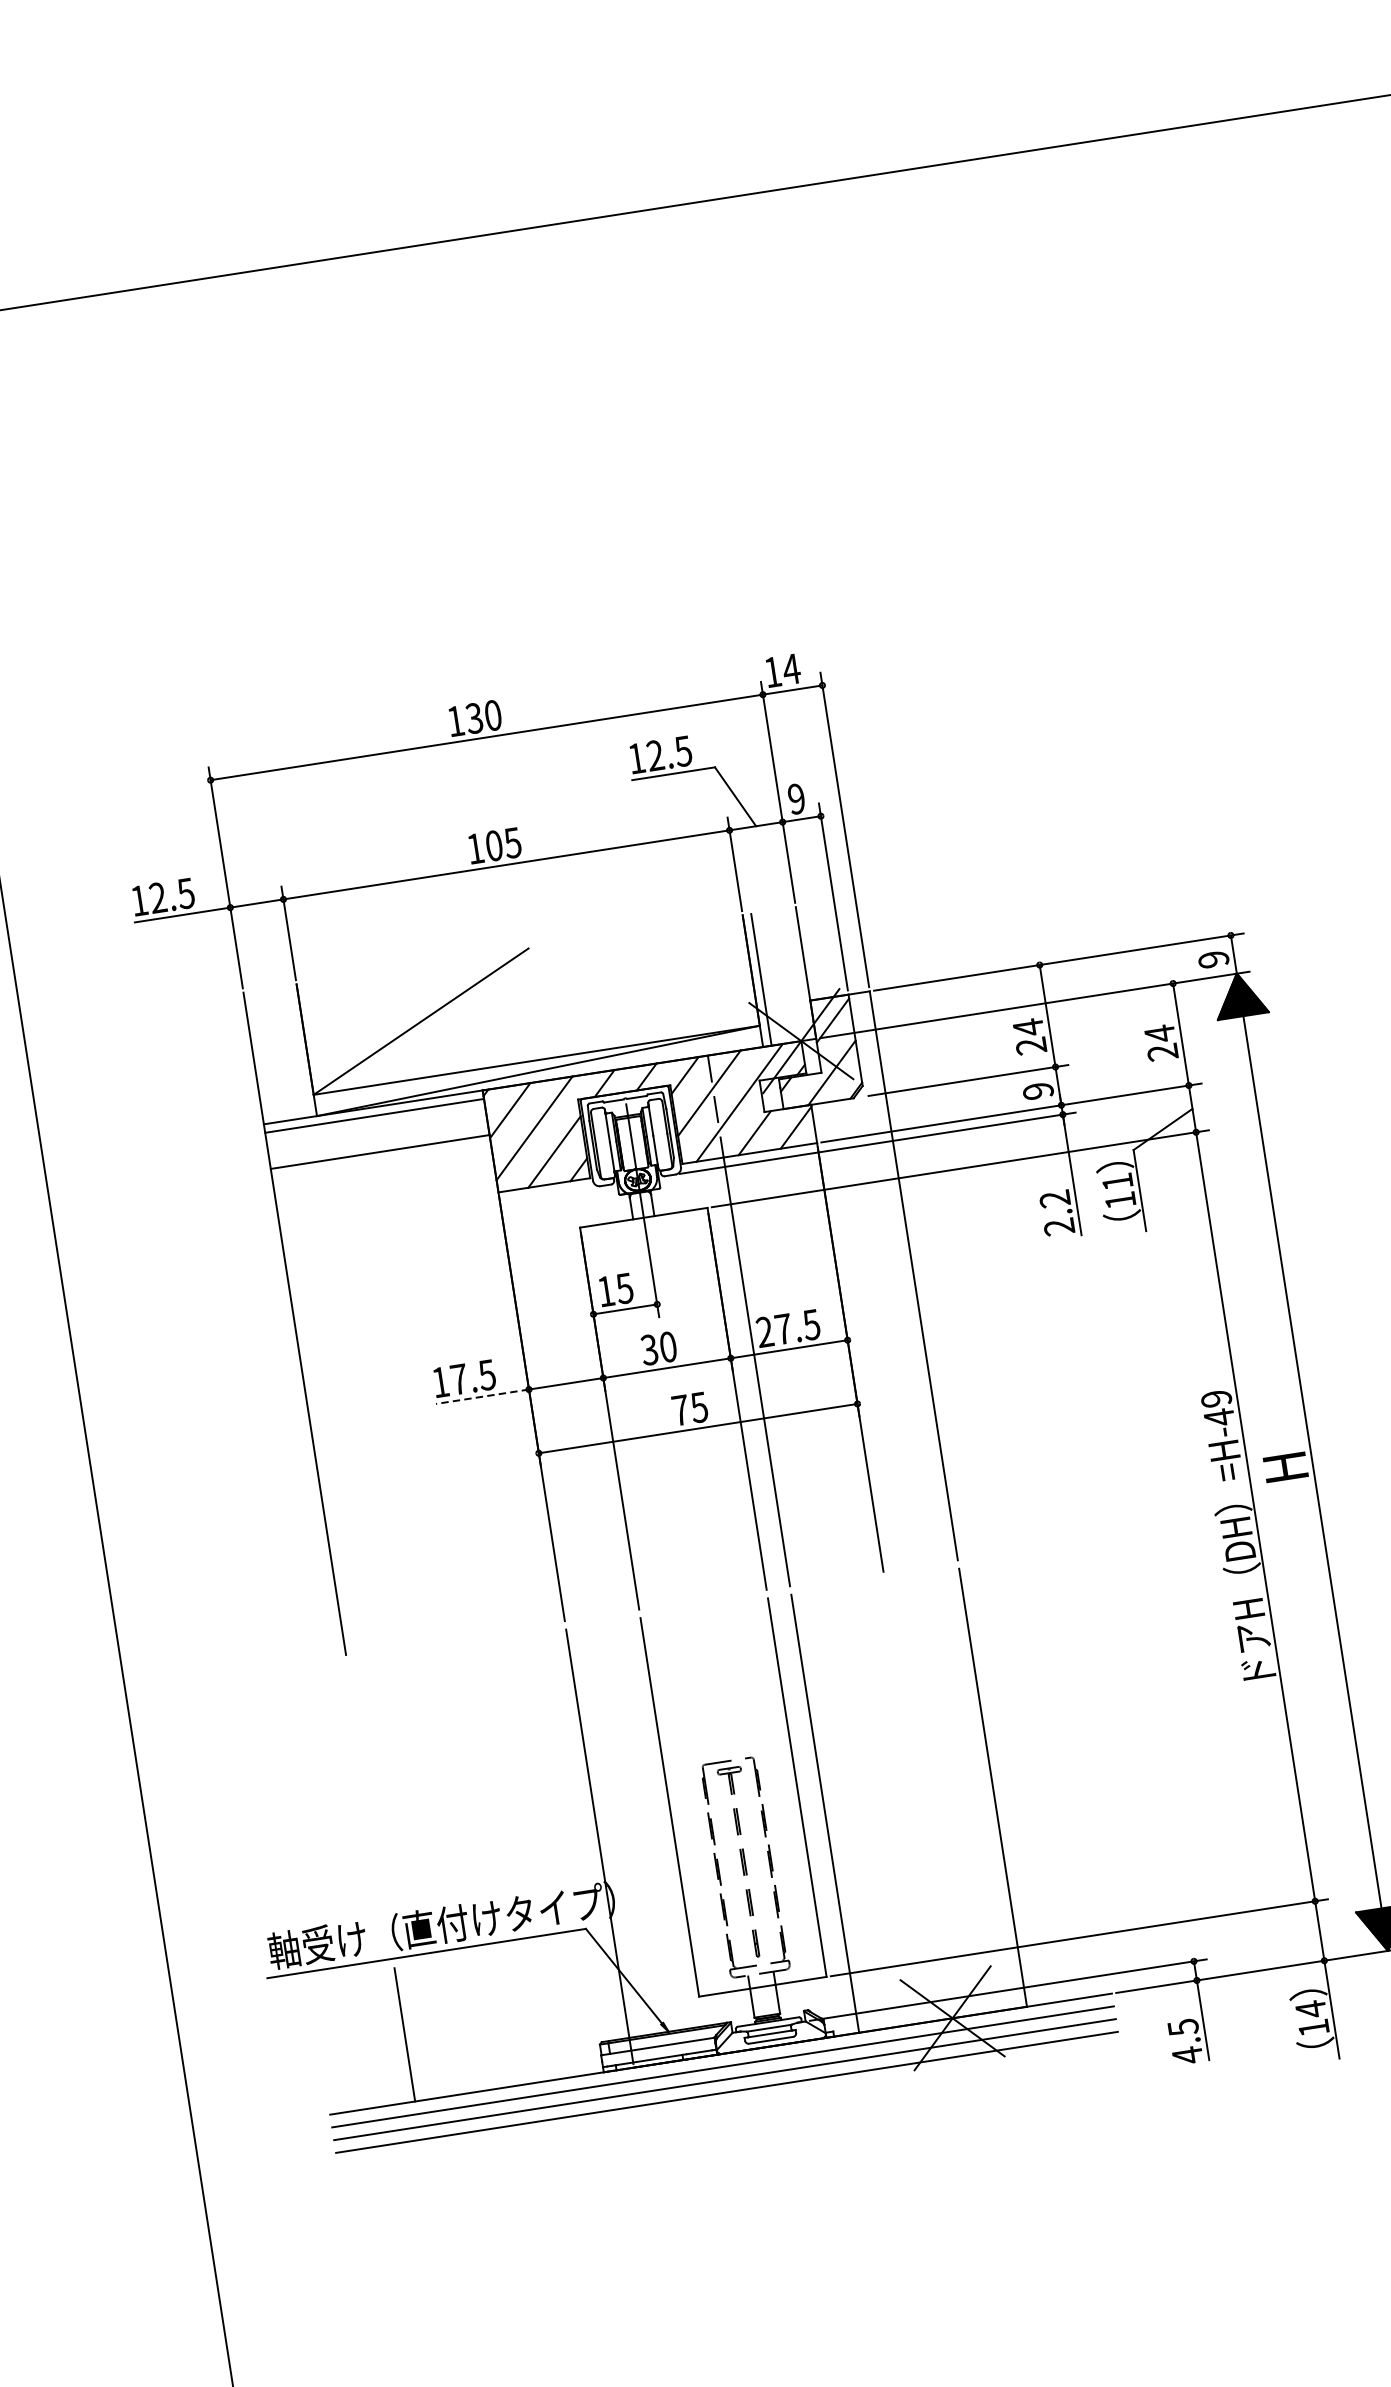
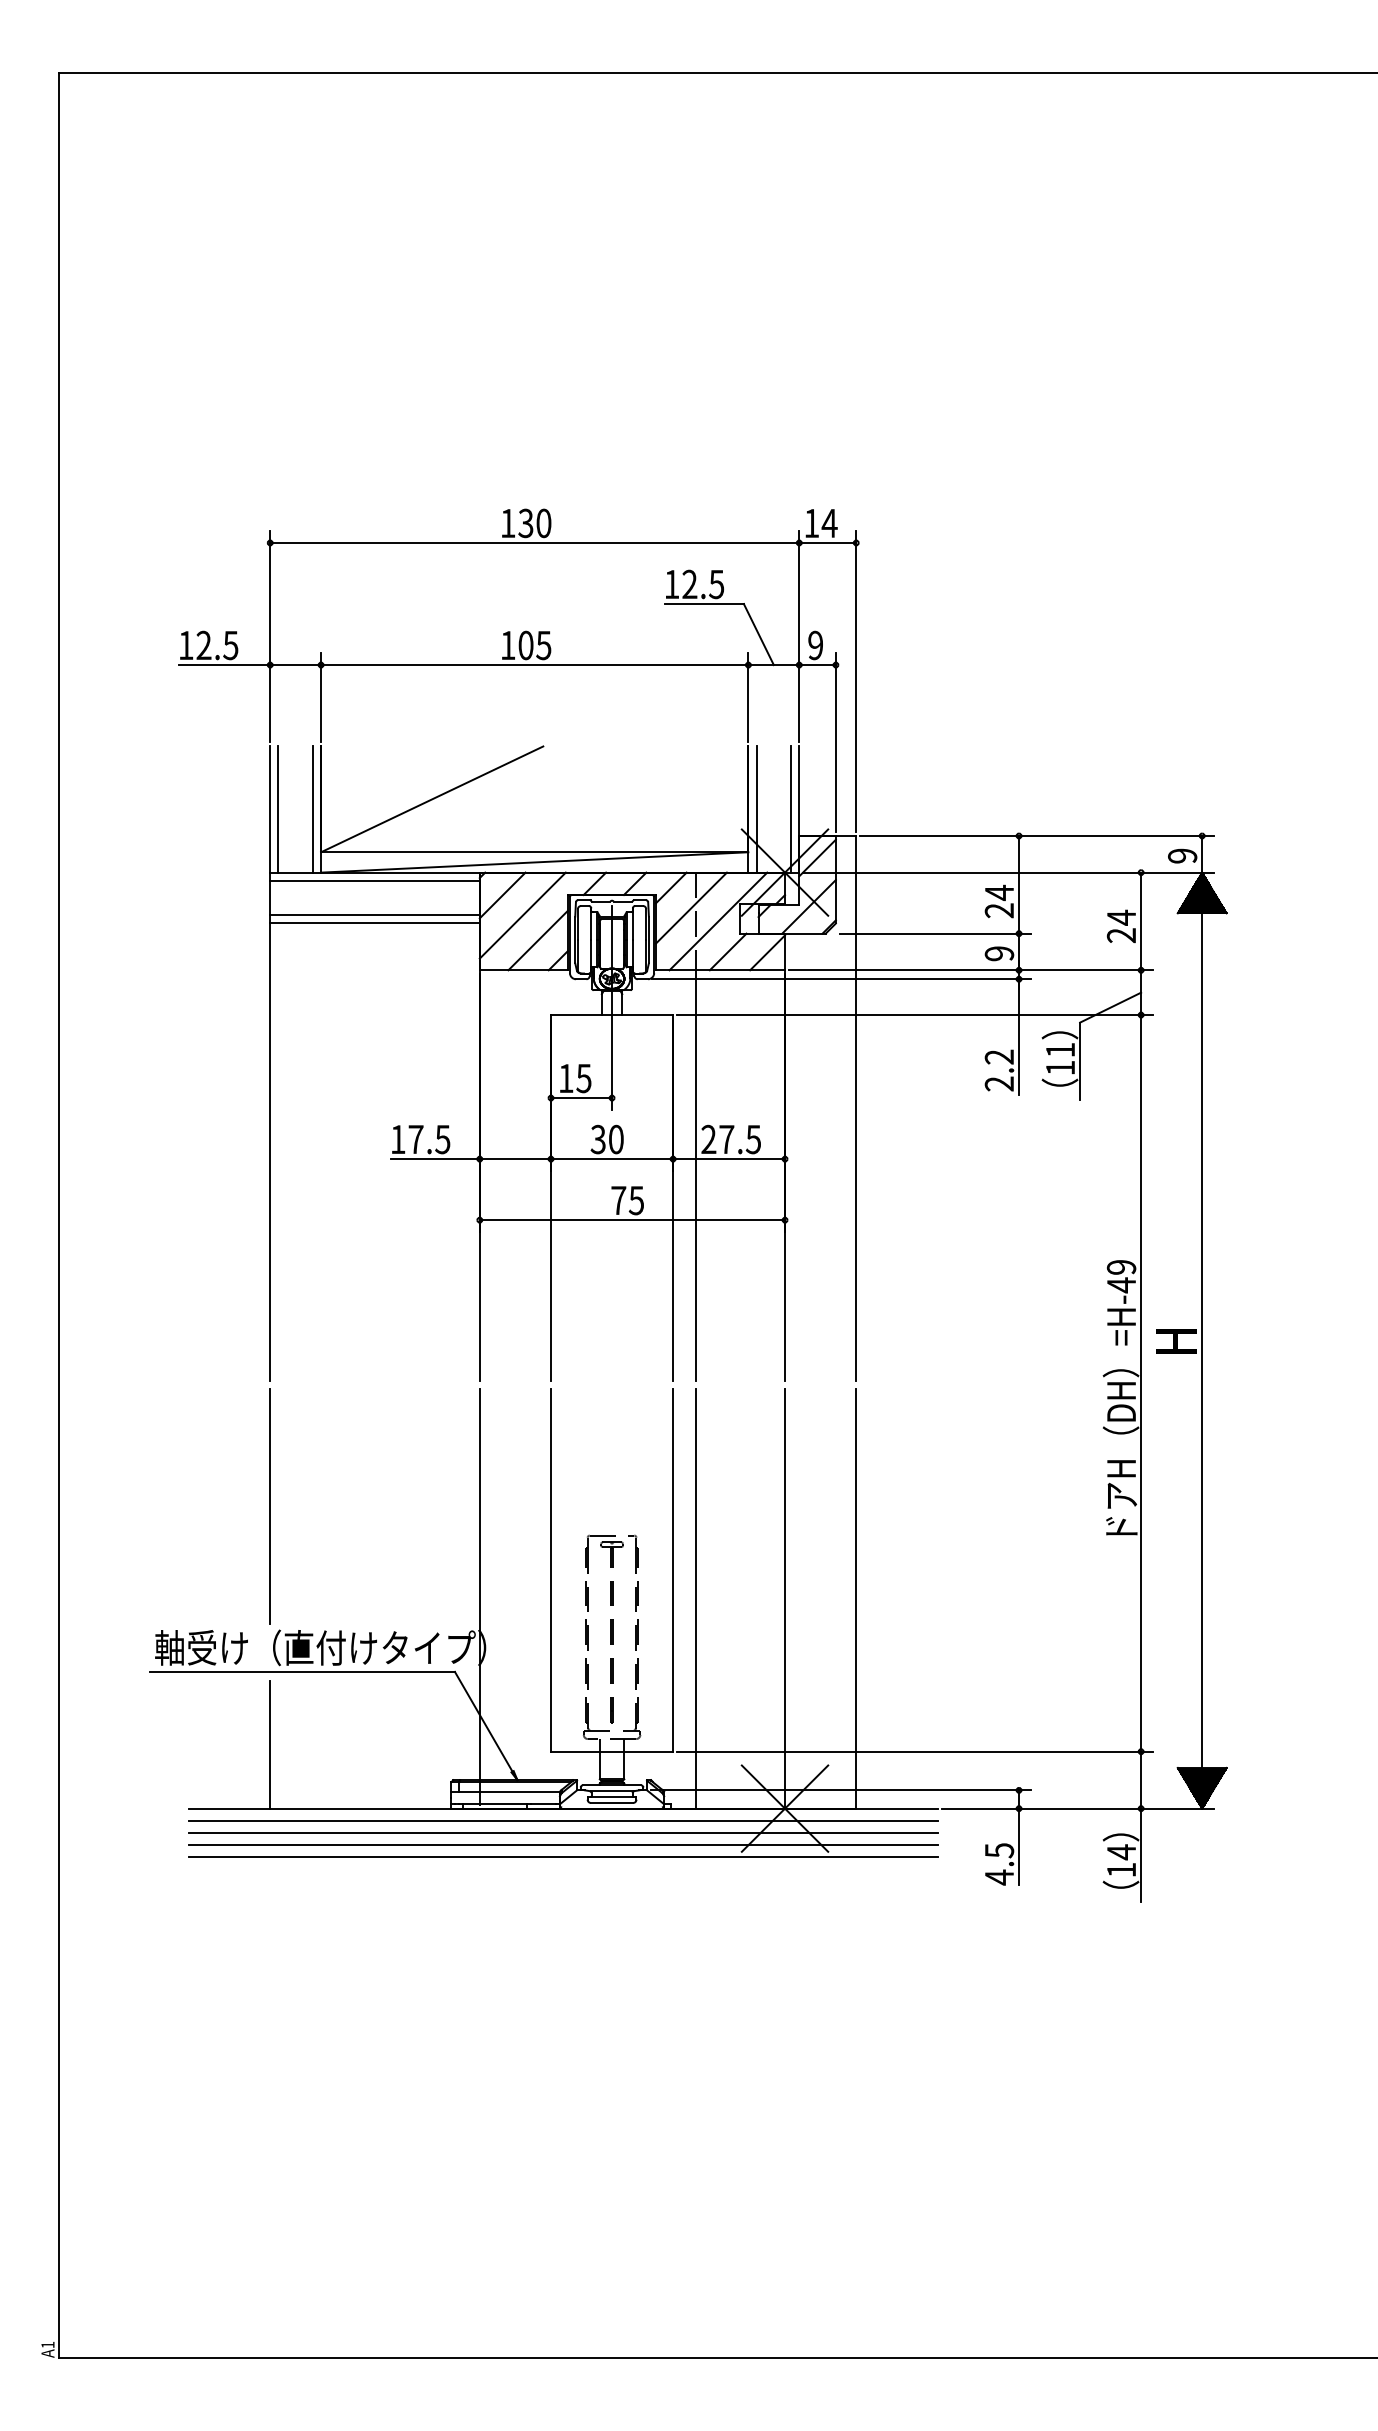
line: (797, 974) -> (791, 809), added
line: (297, 1051) -> (312, 809), added
line: (262, 1057) -> (278, 809), added
line: (380, 1160) -> (374, 923), added
line: (482, 1397) -> (435, 1159), dashed -> solid
line: (366, 1786) -> (270, 1506), added
line: (919, 1798) -> (785, 1598), added
line: (728, 2105) -> (562, 1857), added

